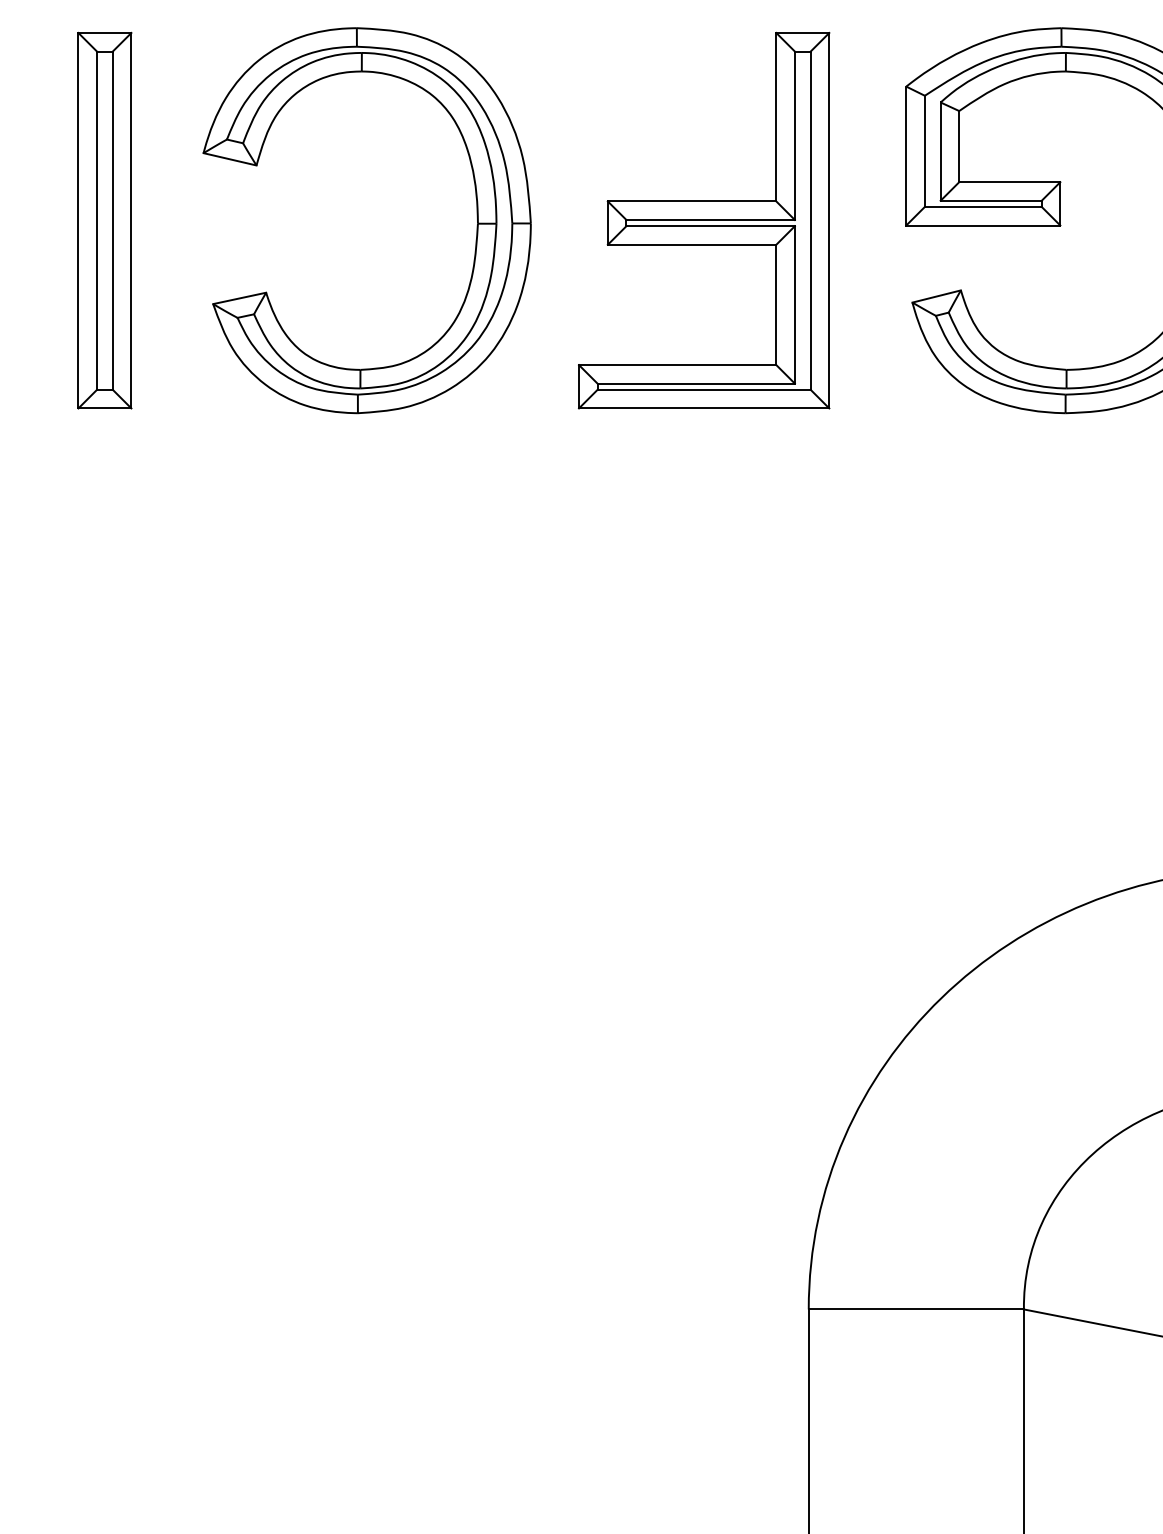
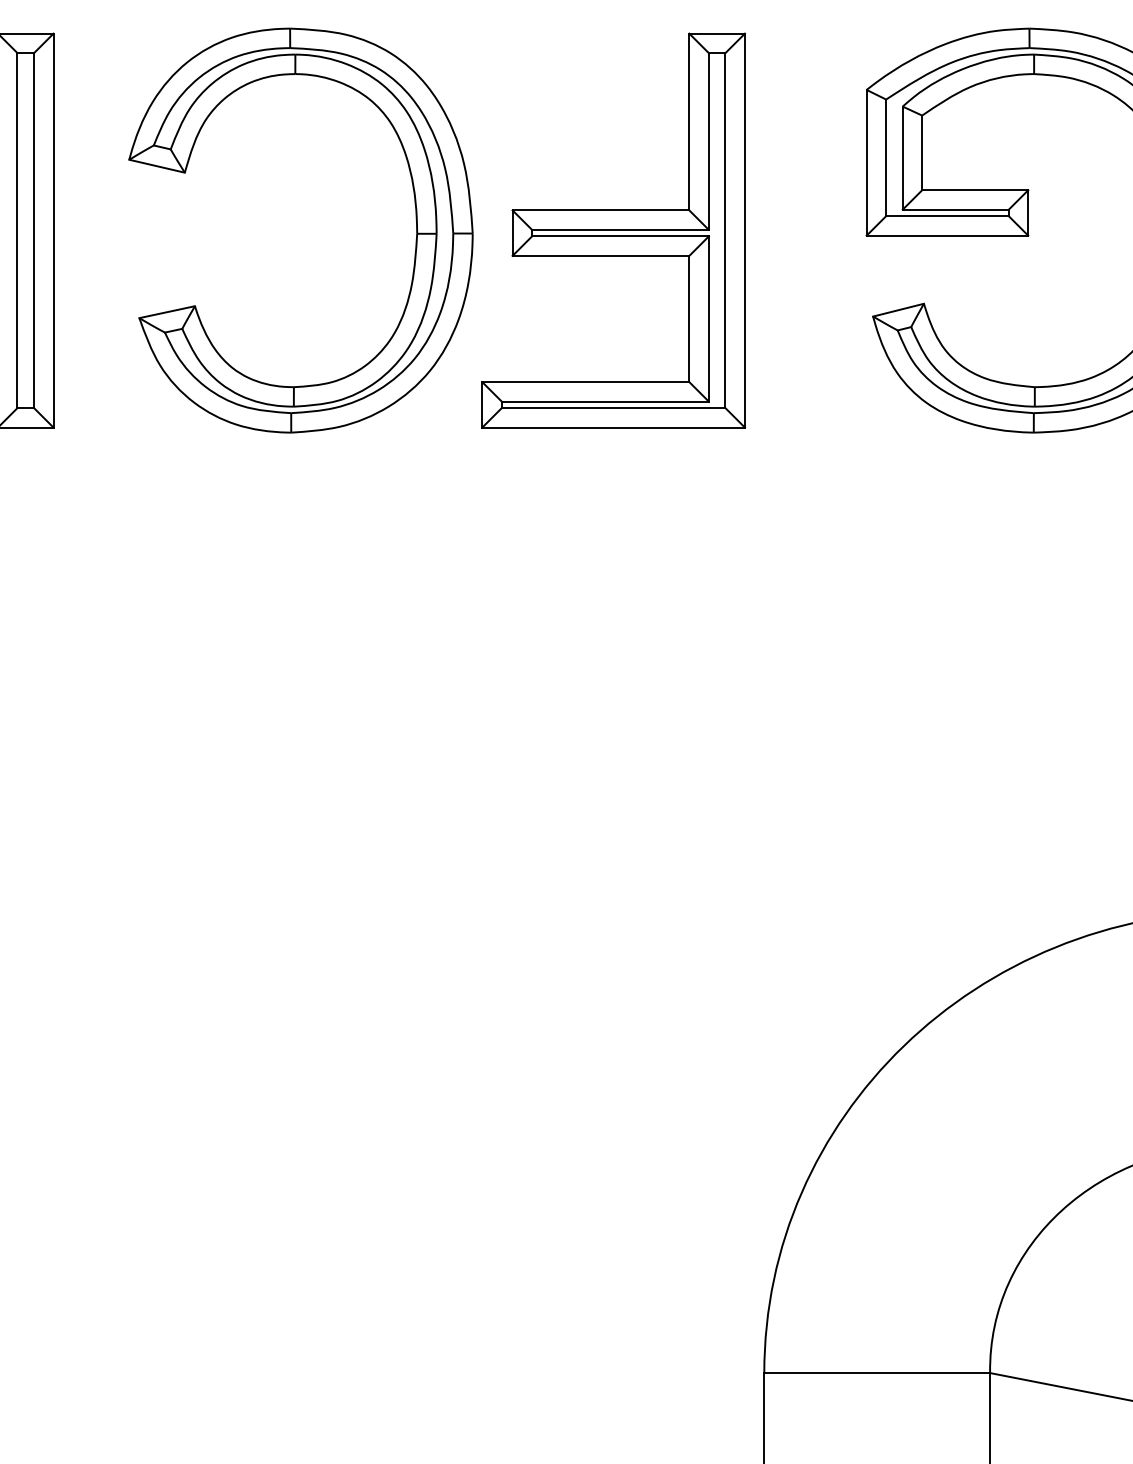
part: (704, 220) -> (613, 230), moved

